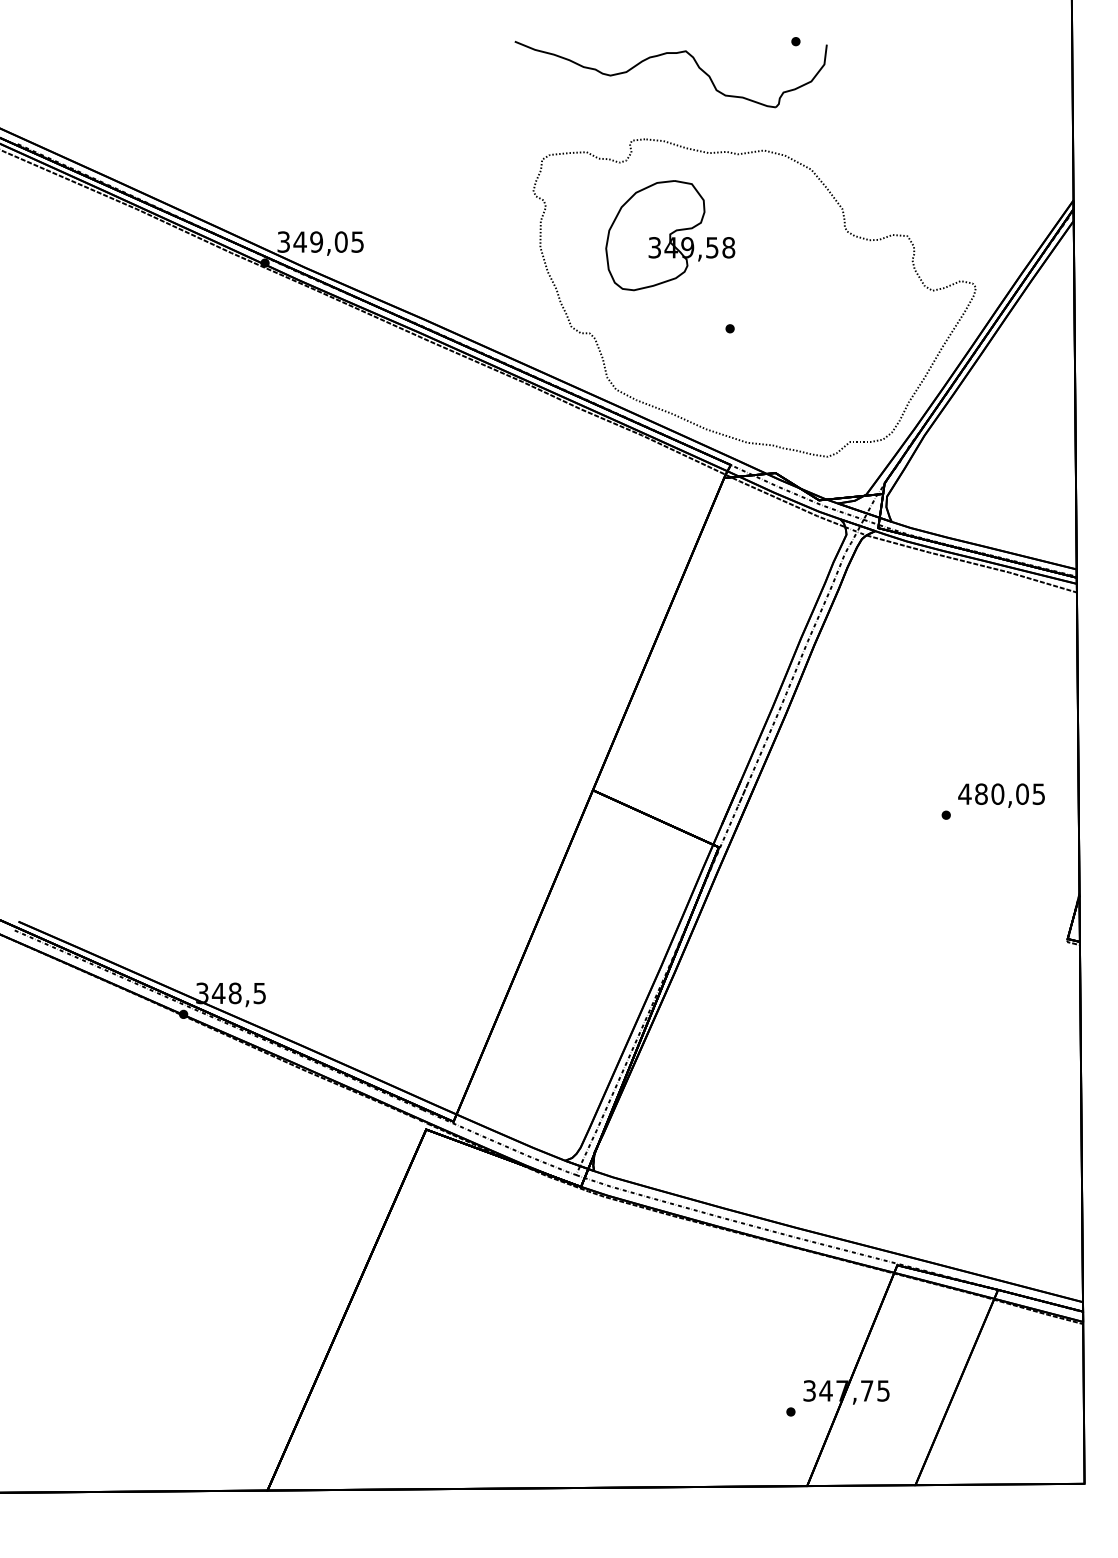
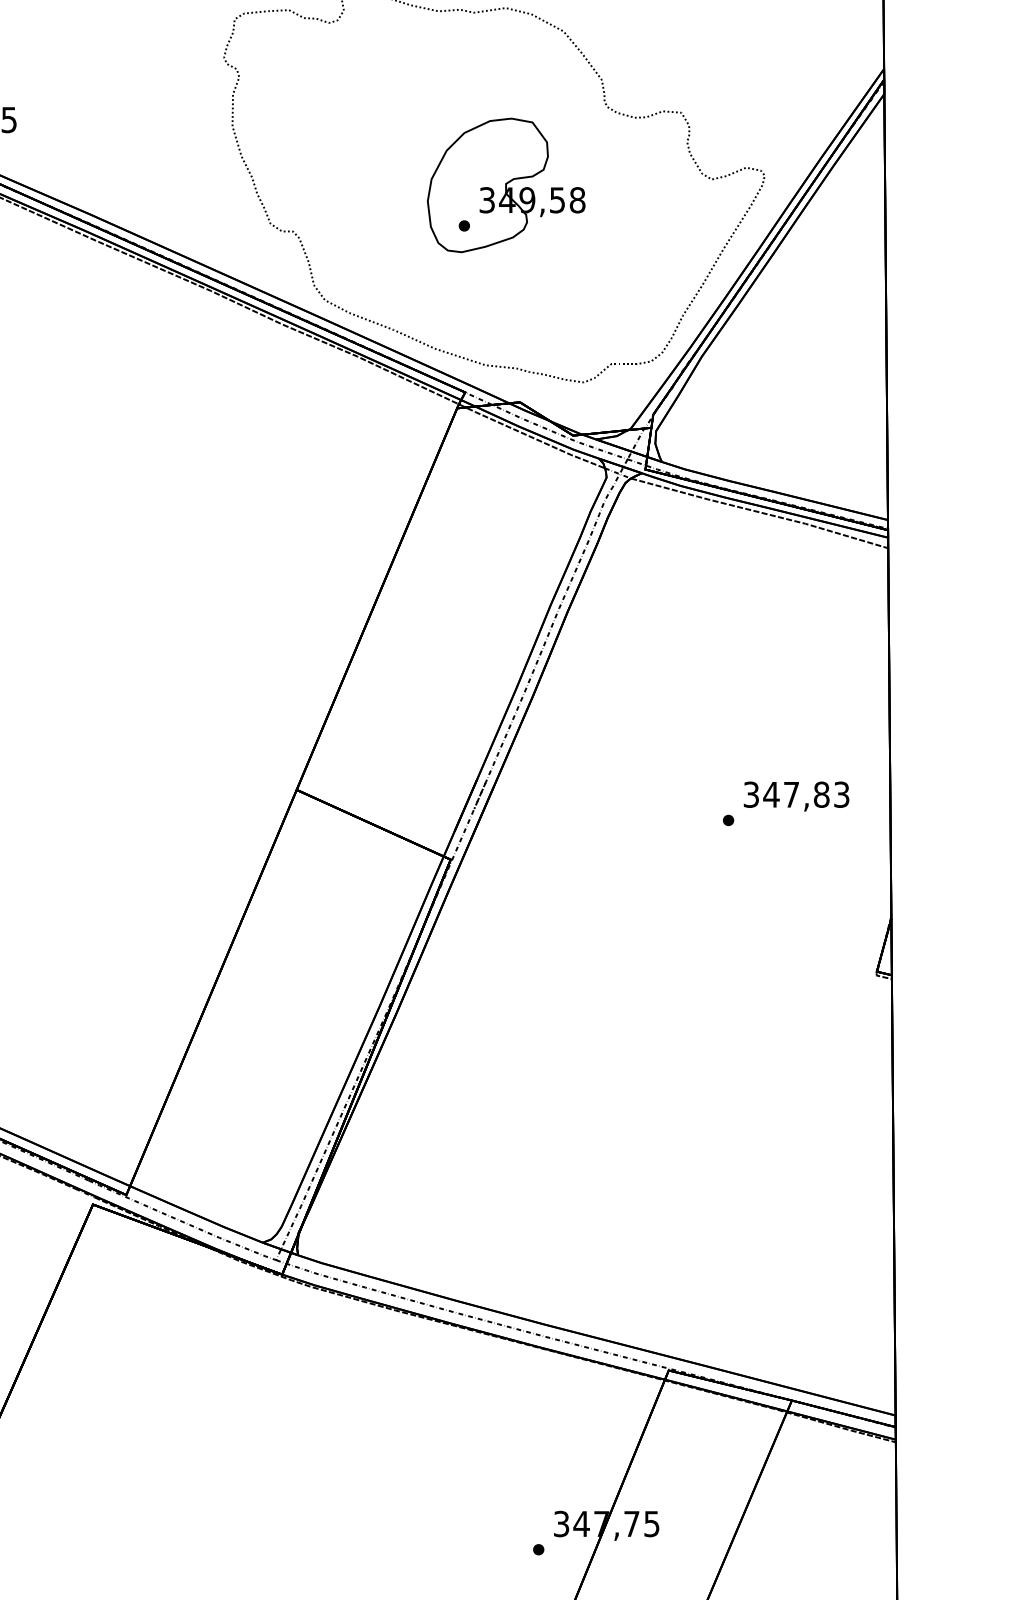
part: (670, 235) -> (506, 185), moved
text: (1001, 793) -> (796, 793), 480,05 -> 347,83

